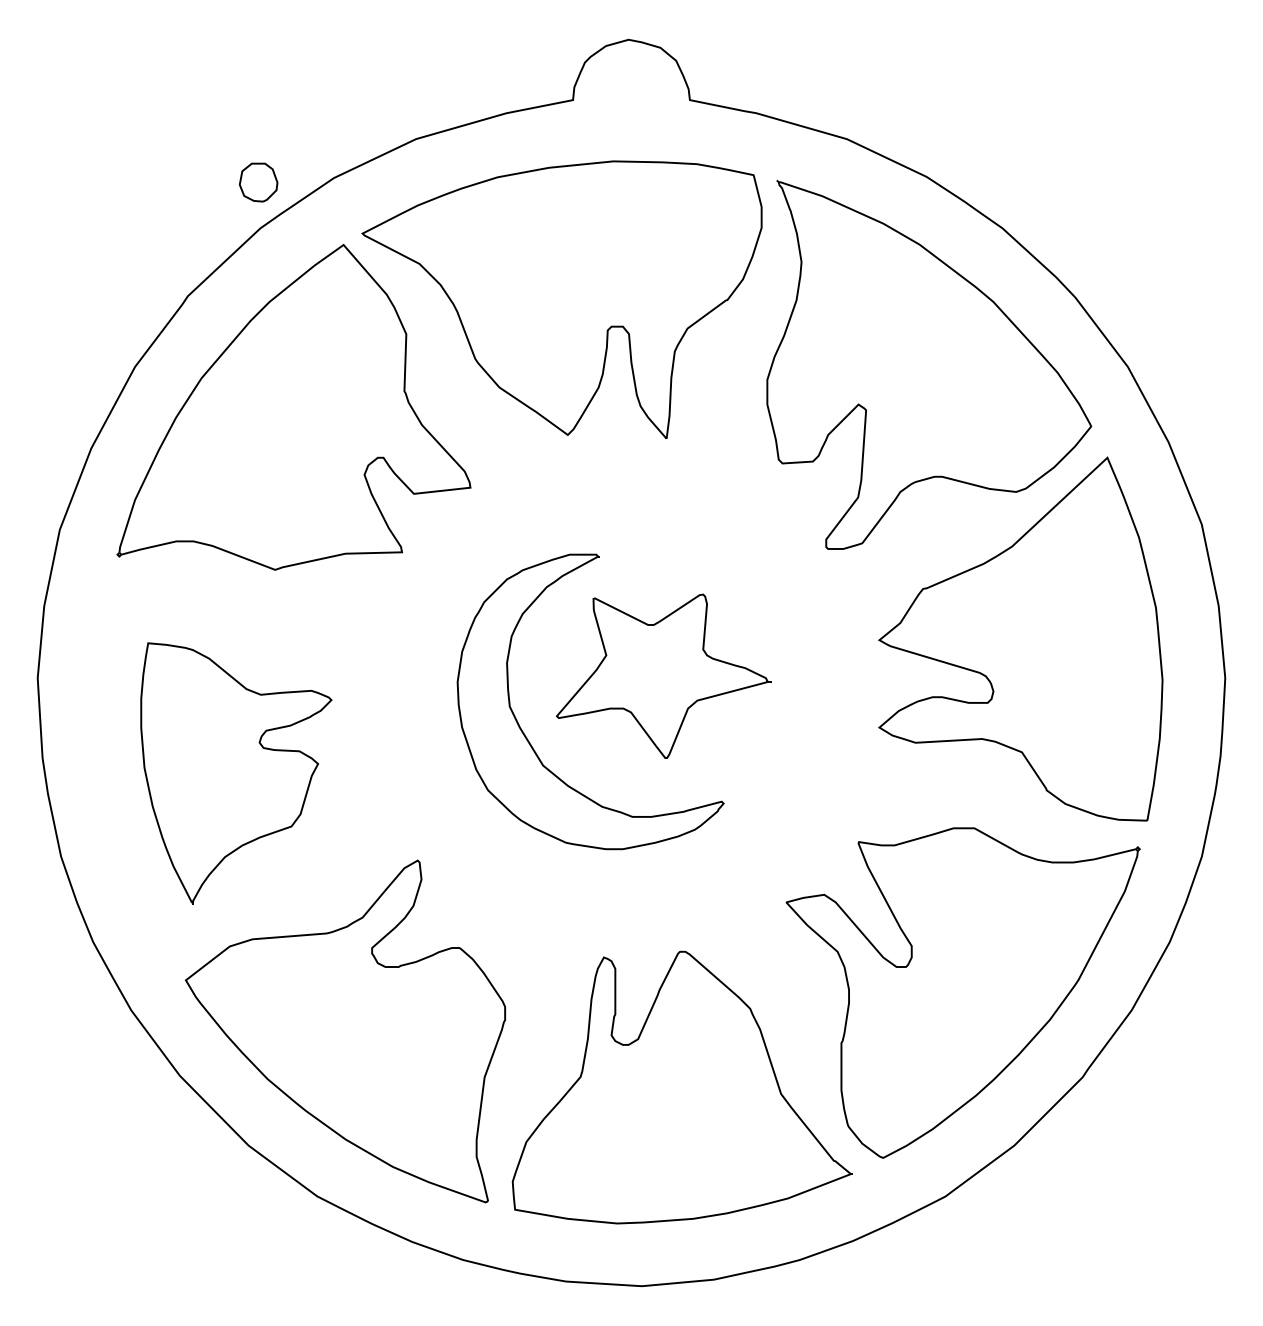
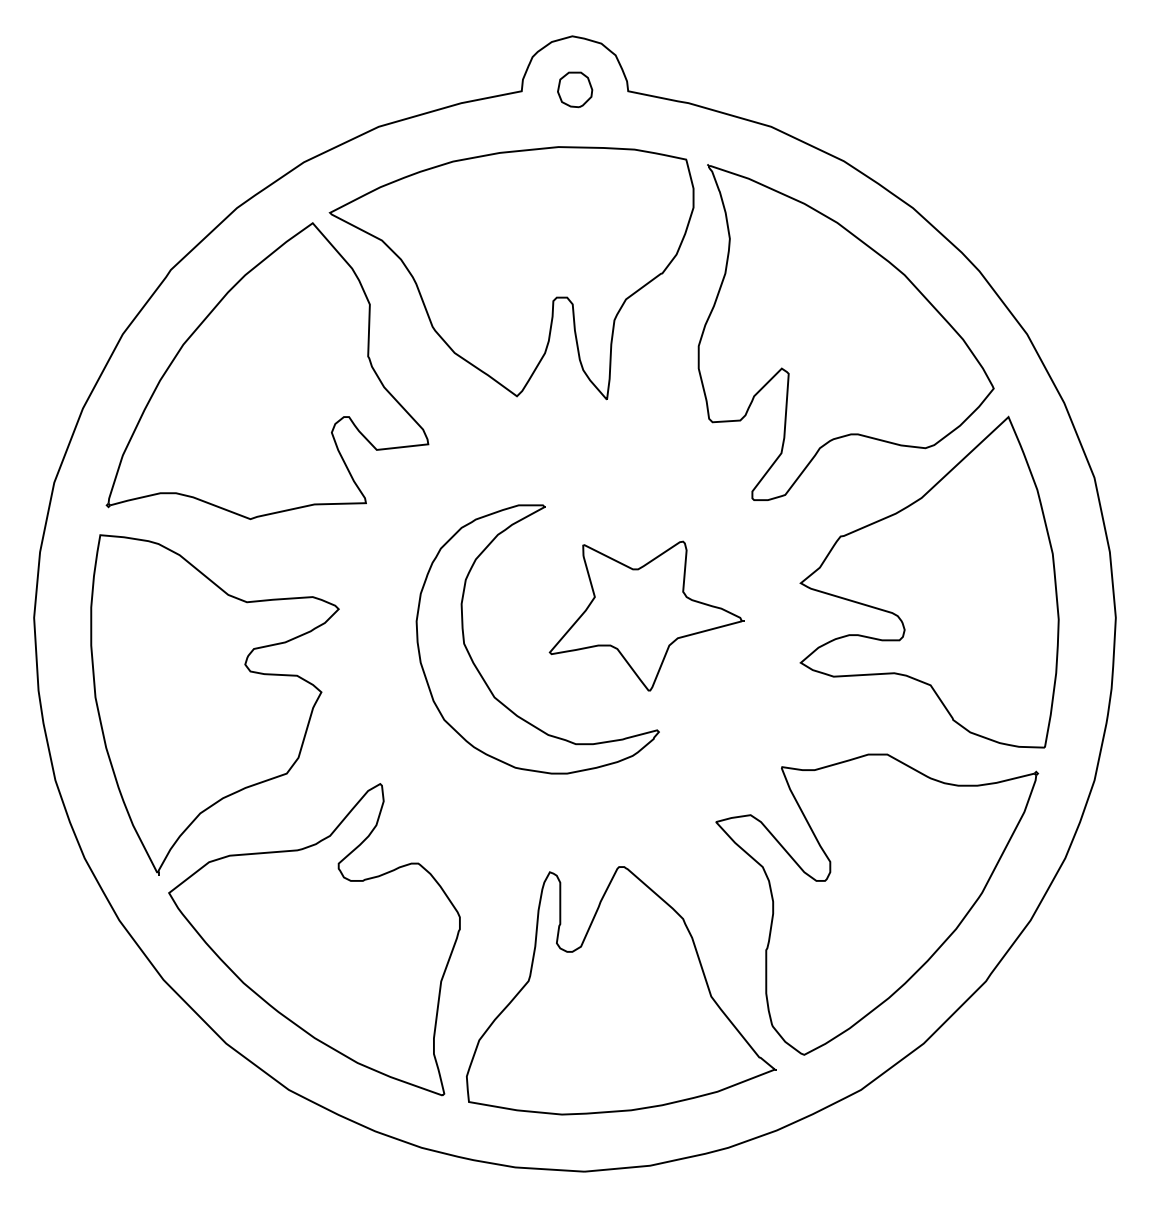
part: (258, 182) -> (575, 89), moved
part: (663, 675) -> (646, 615), moved
part: (236, 773) -> (215, 704), size x1.43

